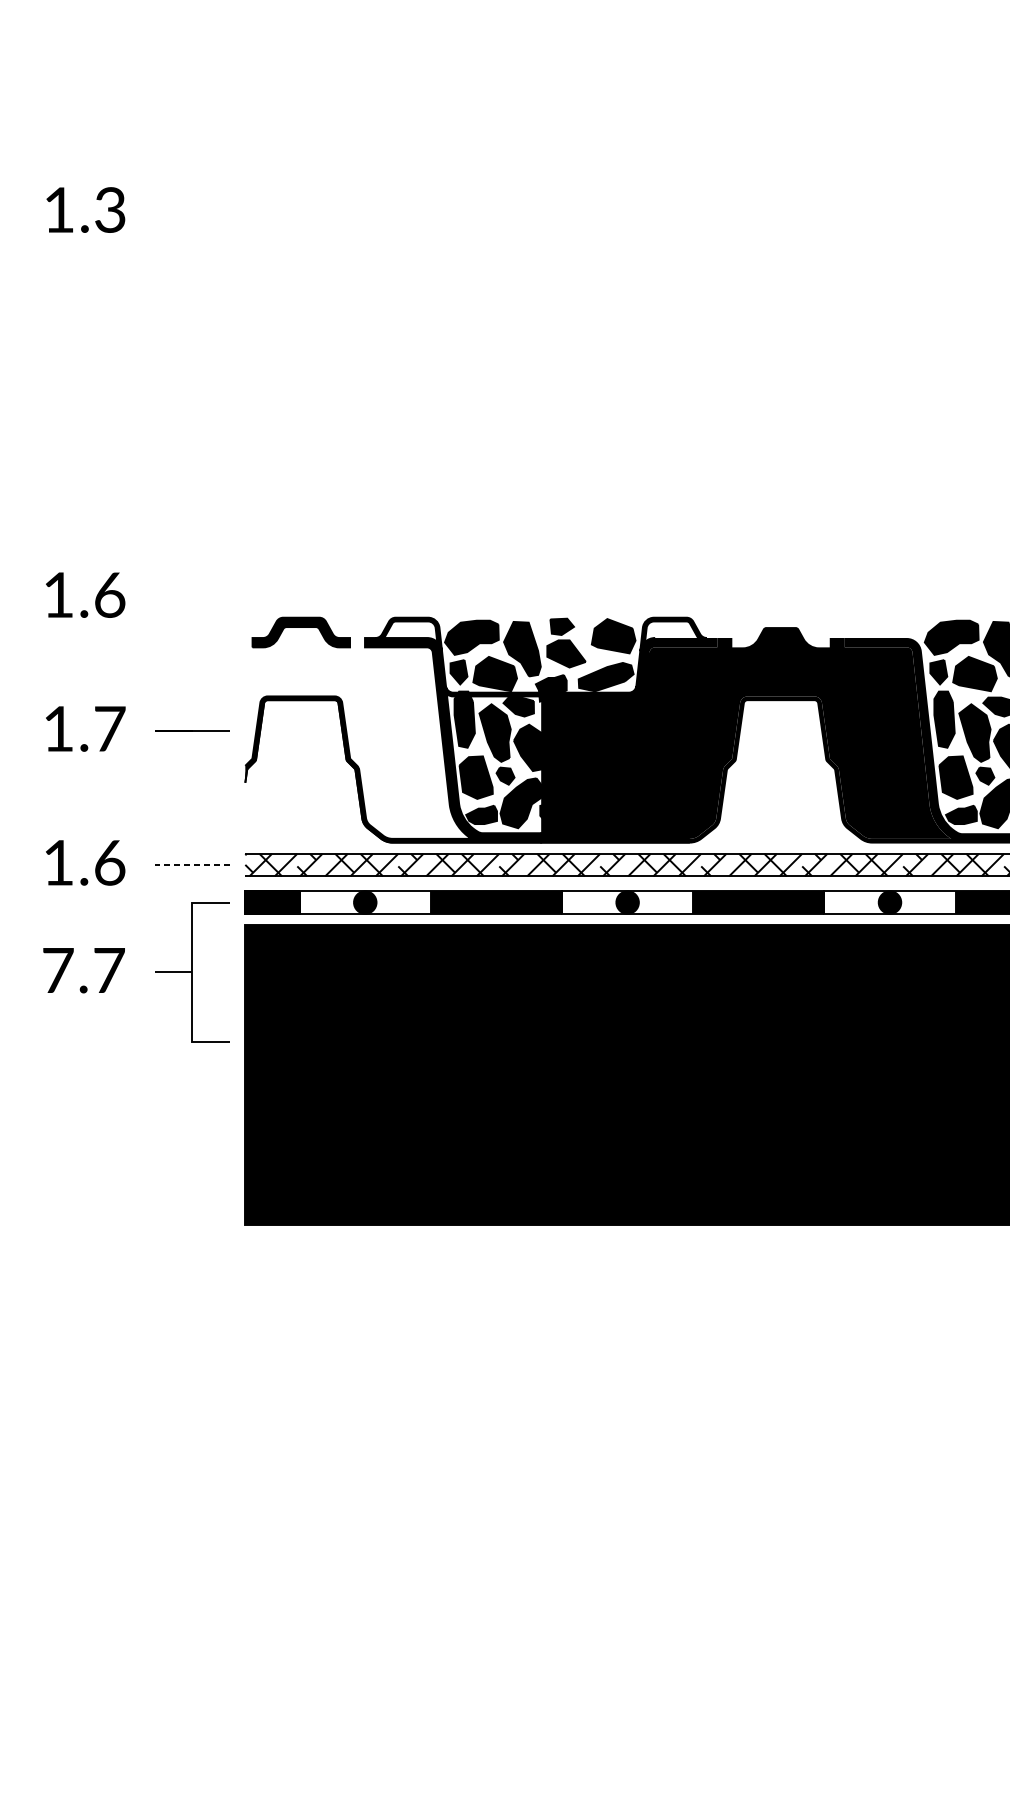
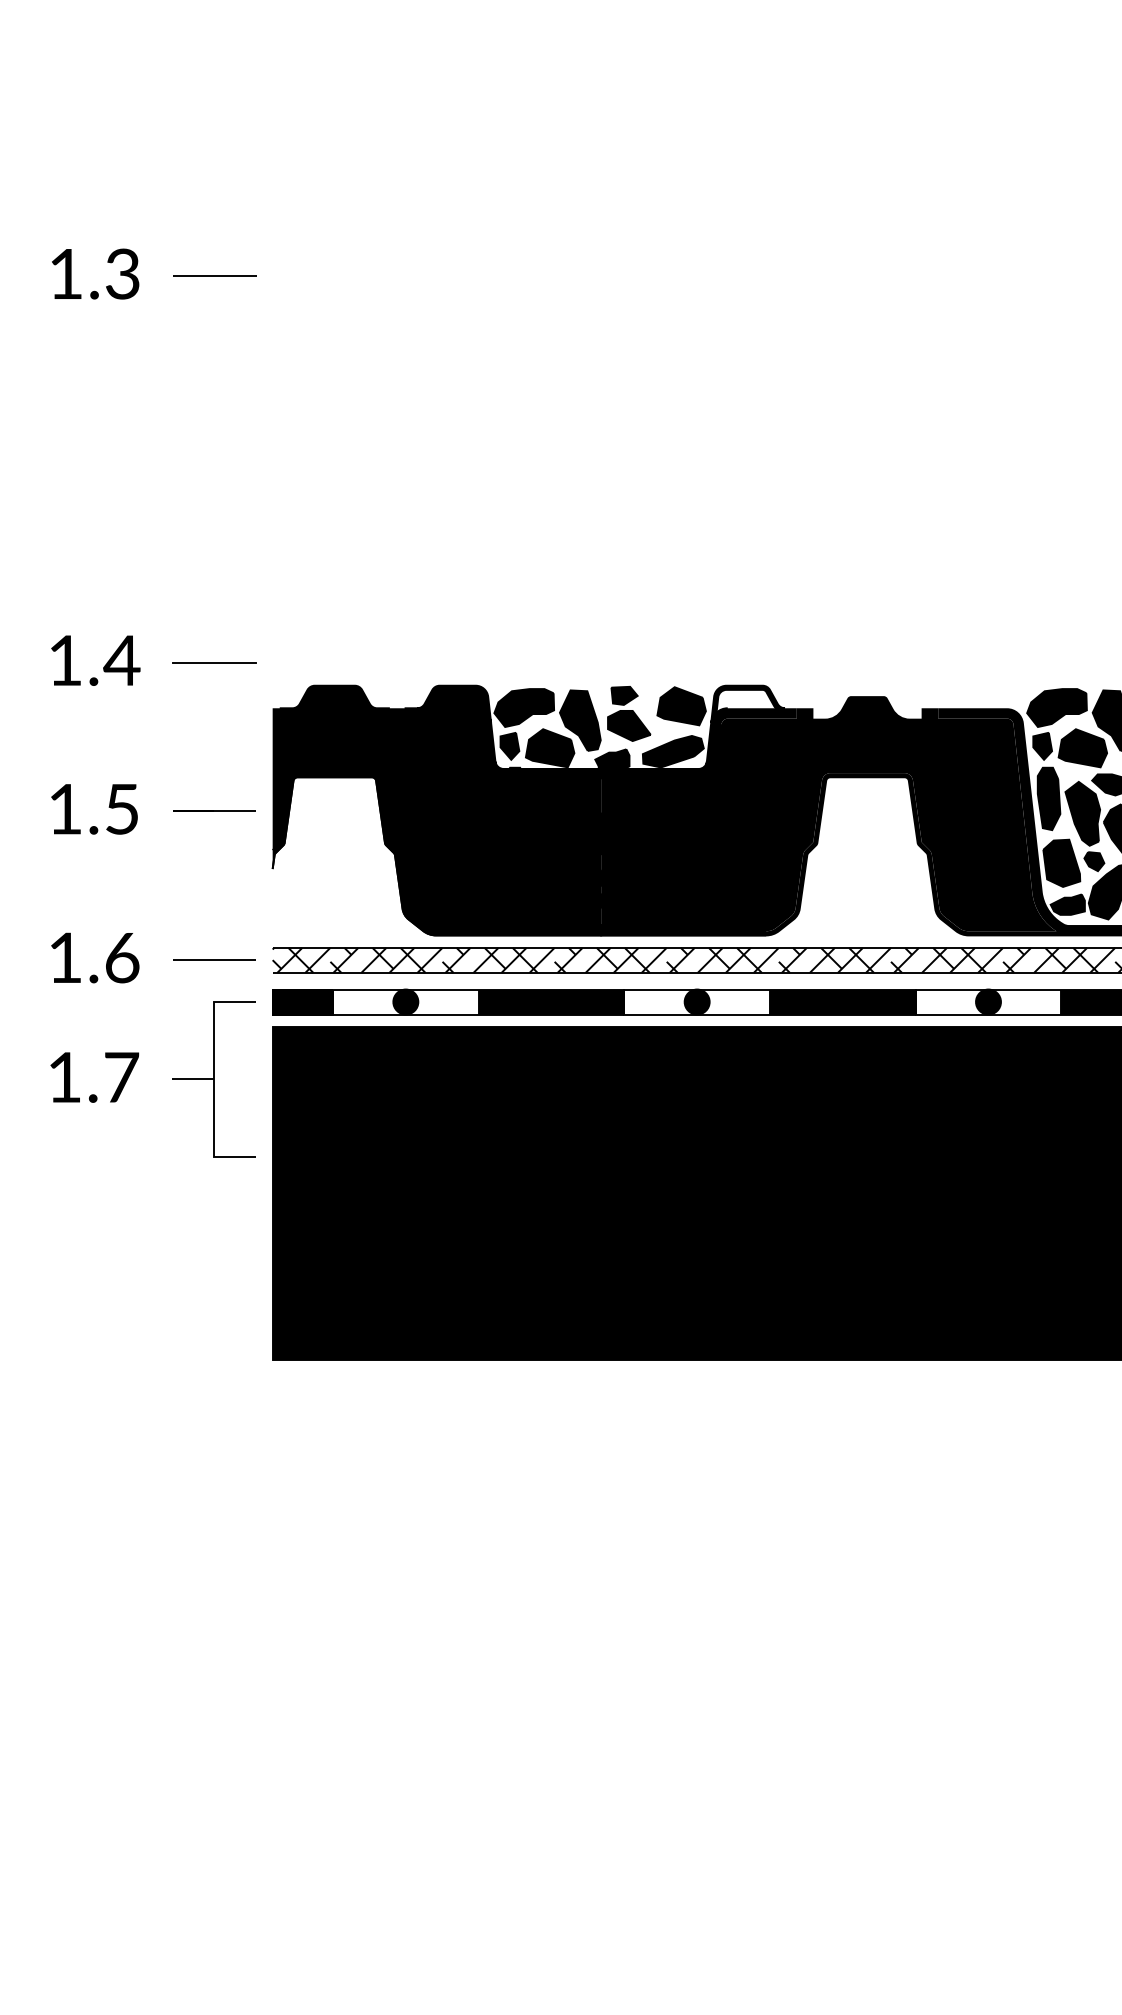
text: (85, 209) -> (95, 273), moved
line: (192, 248) -> (214, 275), added
text: (109, 594) -> (121, 660), 1.6 -> 1.4
line: (192, 596) -> (214, 662), added
fill: (409, 631) -> (455, 700), added
text: (110, 729) -> (122, 809), 1.7 -> 1.5
fill: (357, 732) -> (397, 813), added
fill: (493, 763) -> (548, 847), added
line: (192, 864) -> (214, 959), dashed -> solid
text: (58, 970) -> (65, 1077), 7.7 -> 1.7

